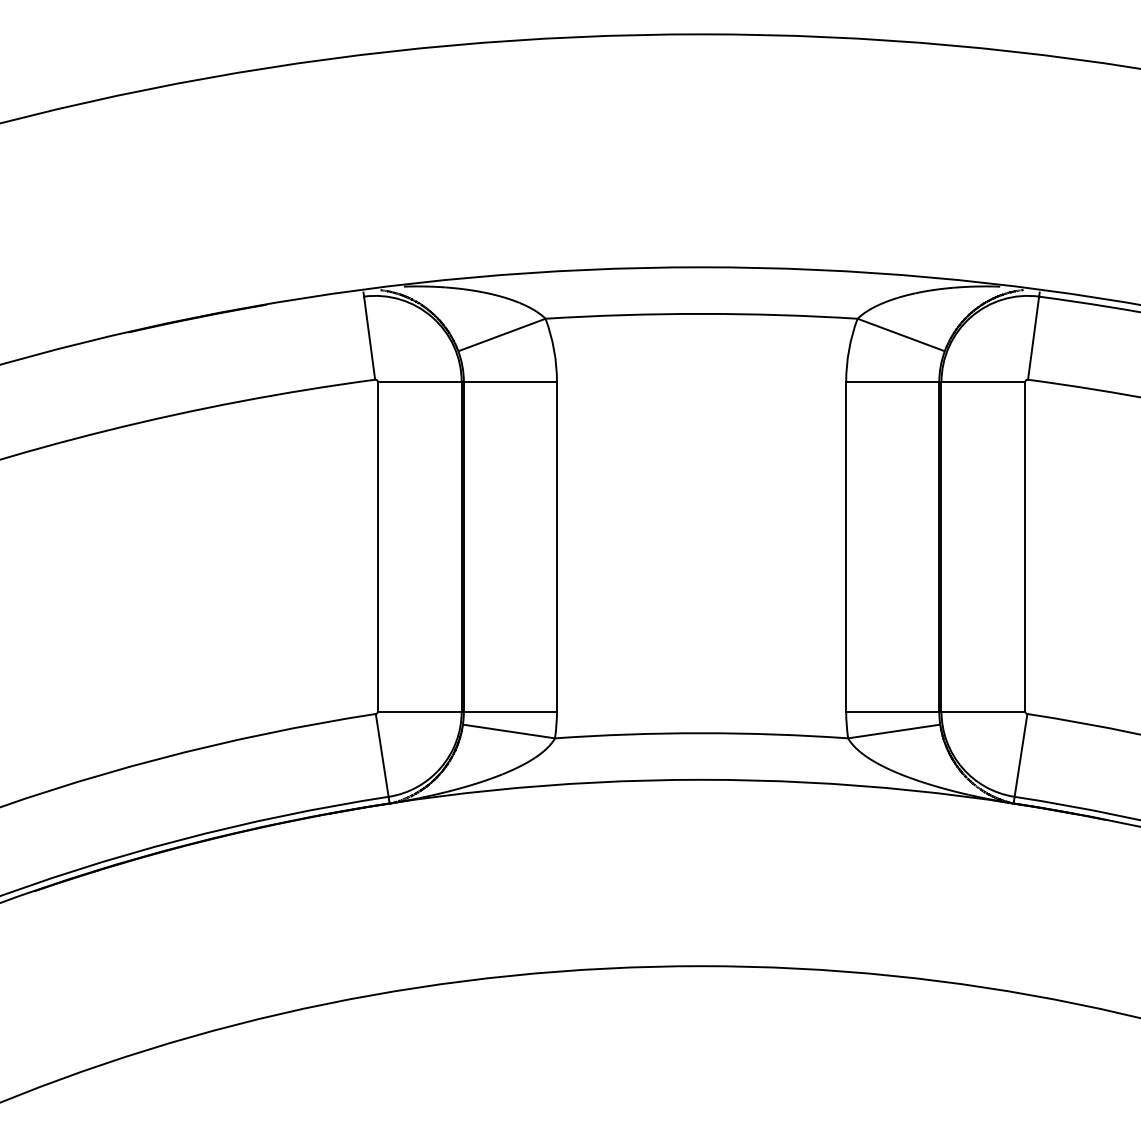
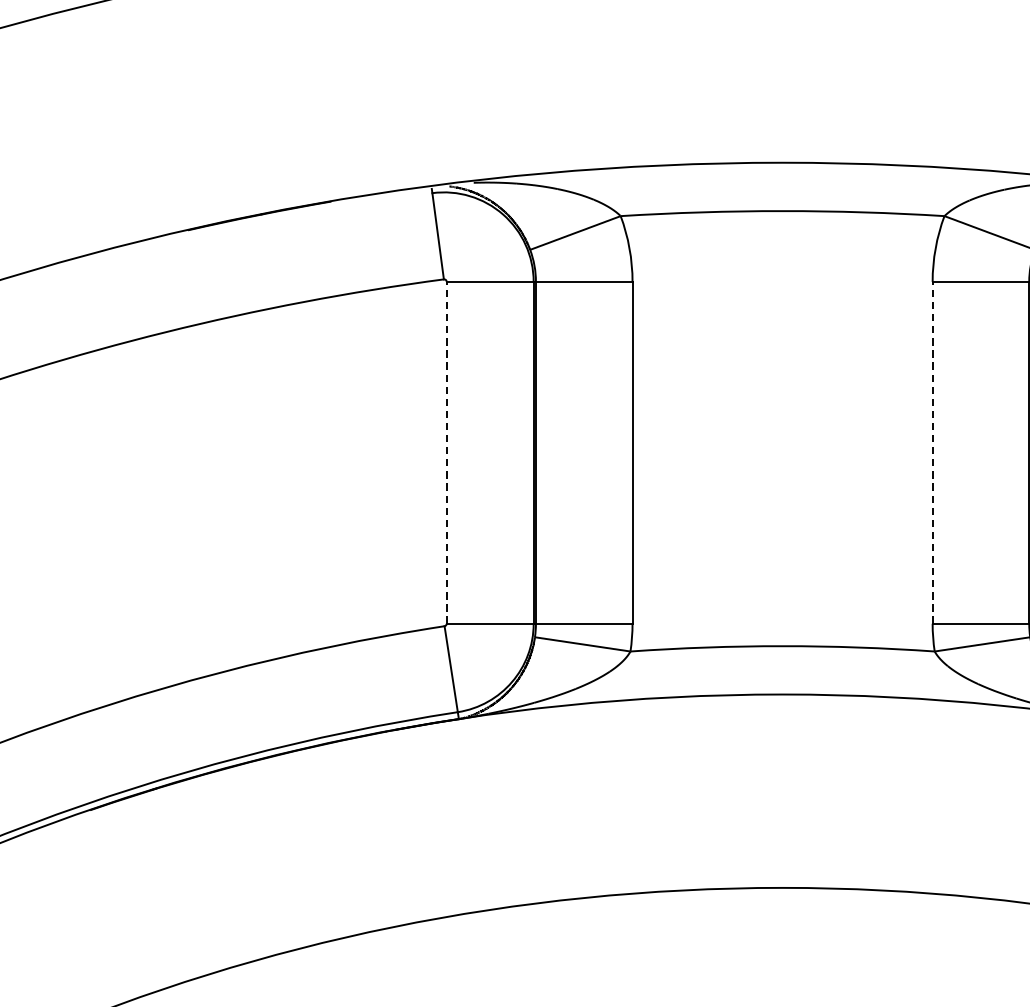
line: (377, 546) -> (446, 452), solid -> dashed
line: (846, 546) -> (932, 452), solid -> dashed

